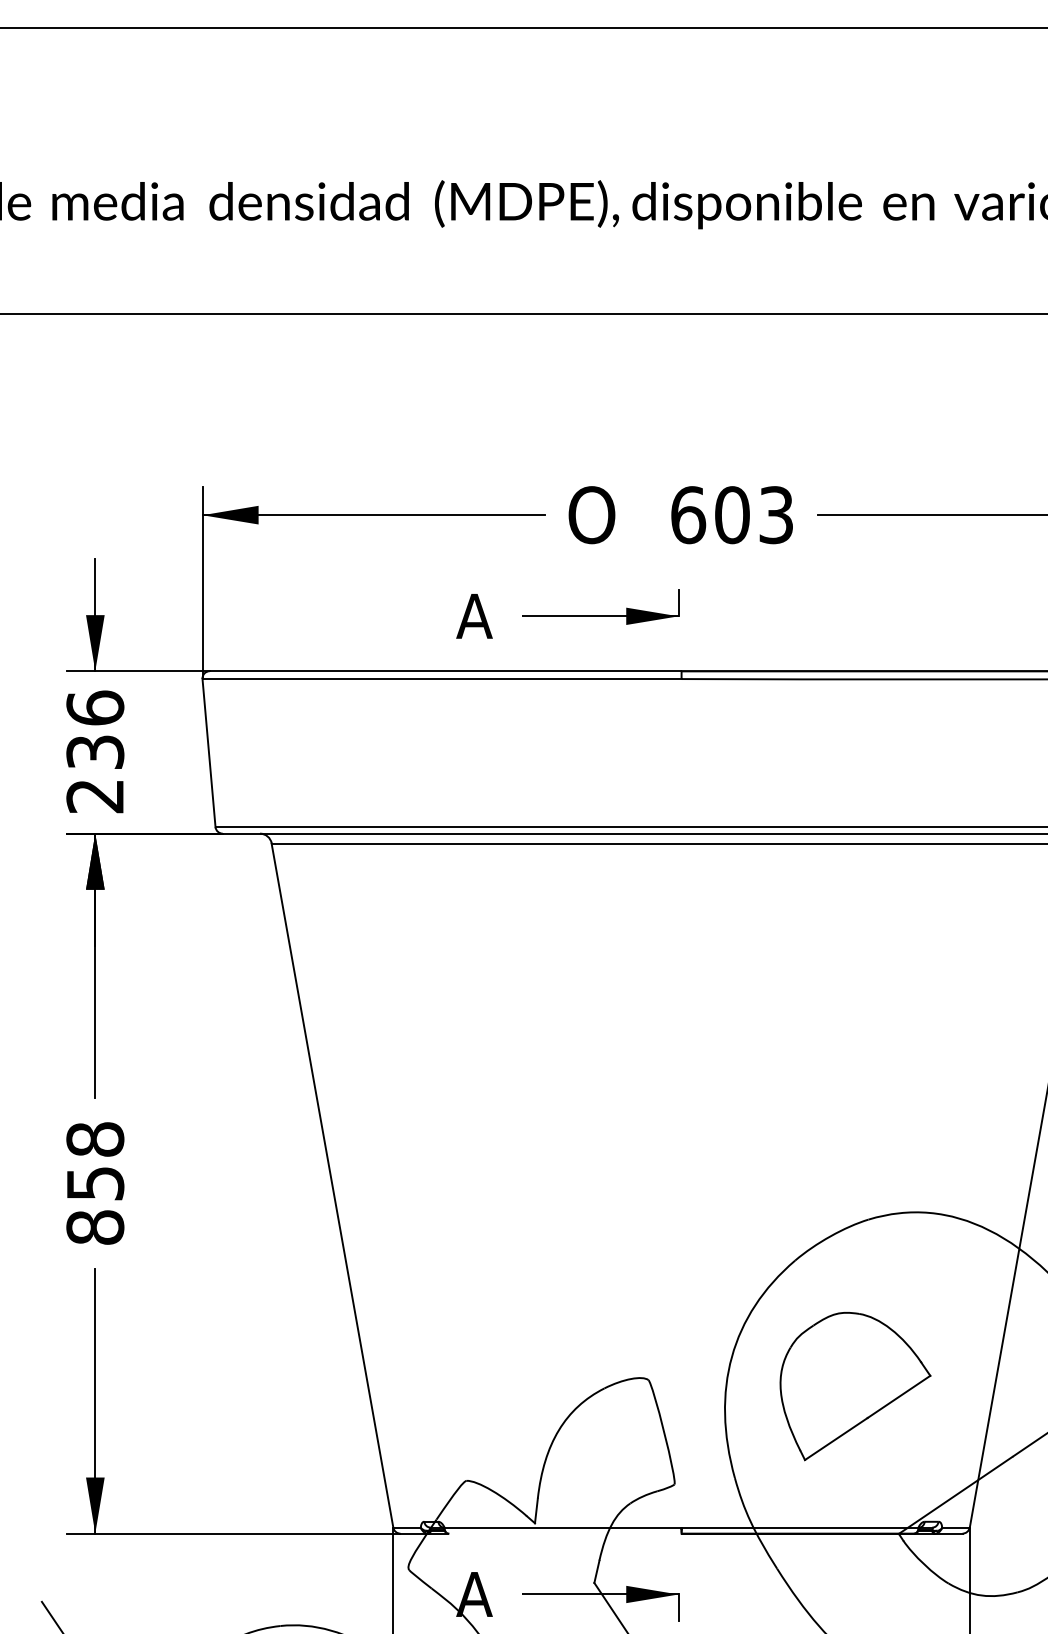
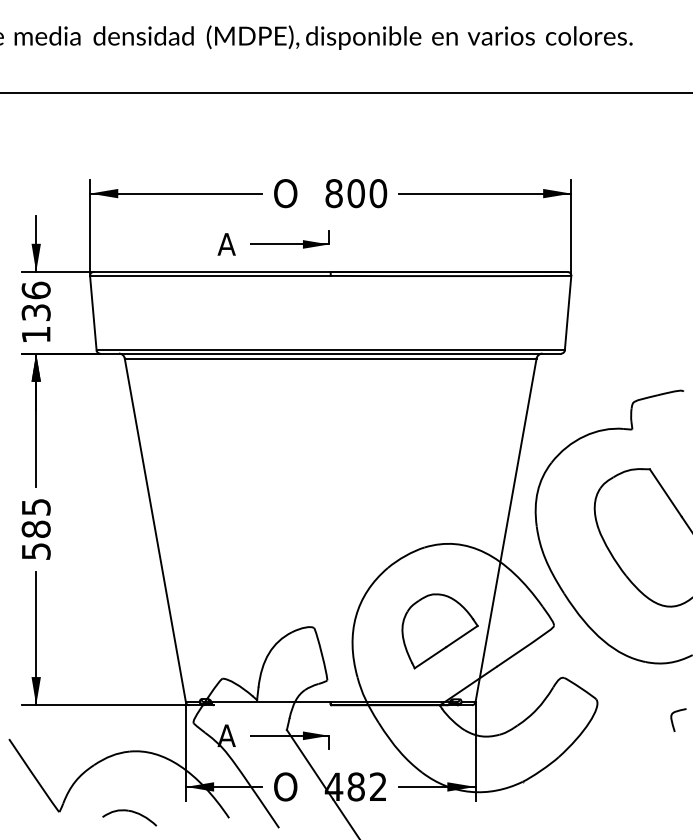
text: (732, 514) -> (356, 193), 603 -> 800
text: (93, 797) -> (35, 335), 236 -> 136
text: (93, 1183) -> (35, 529), 858 -> 585
part: (854, 1386) -> (439, 631), moved

